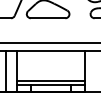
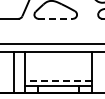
line: (48, 17) -> (56, 18), solid -> dashed
line: (50, 80) -> (58, 81), solid -> dashed

